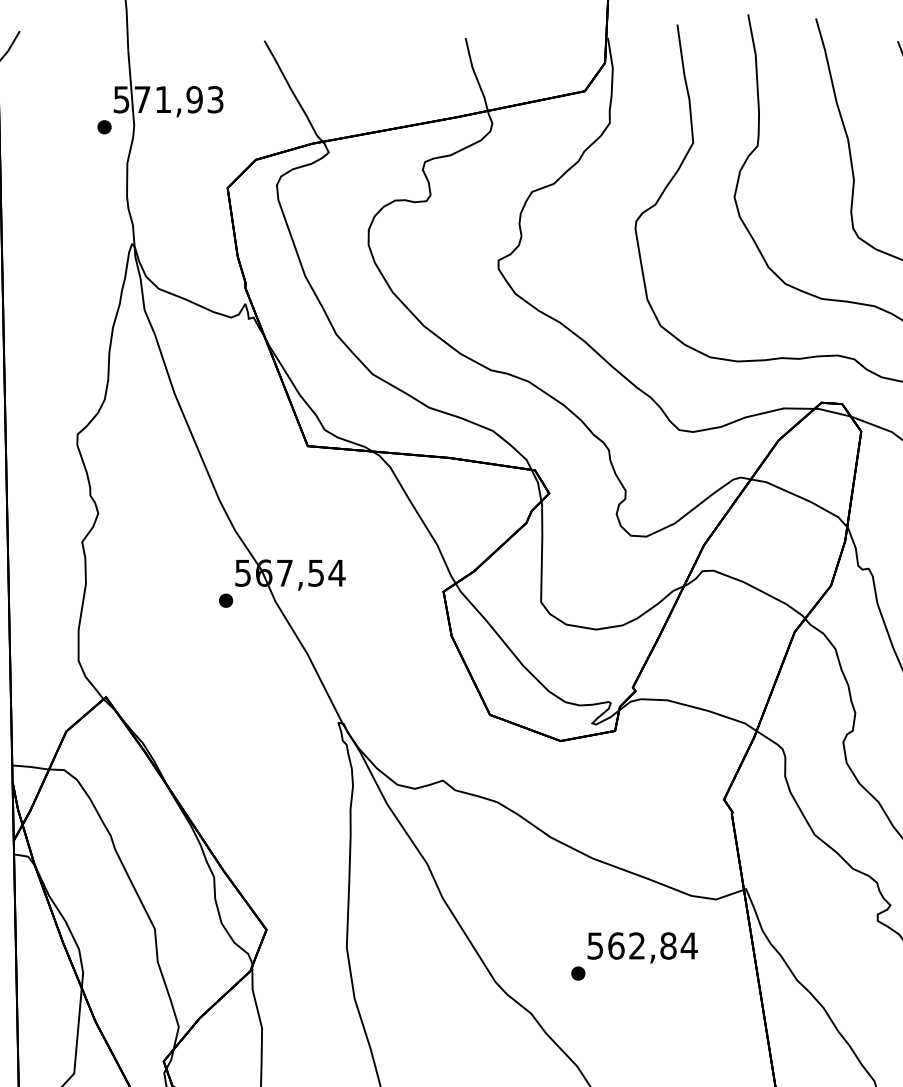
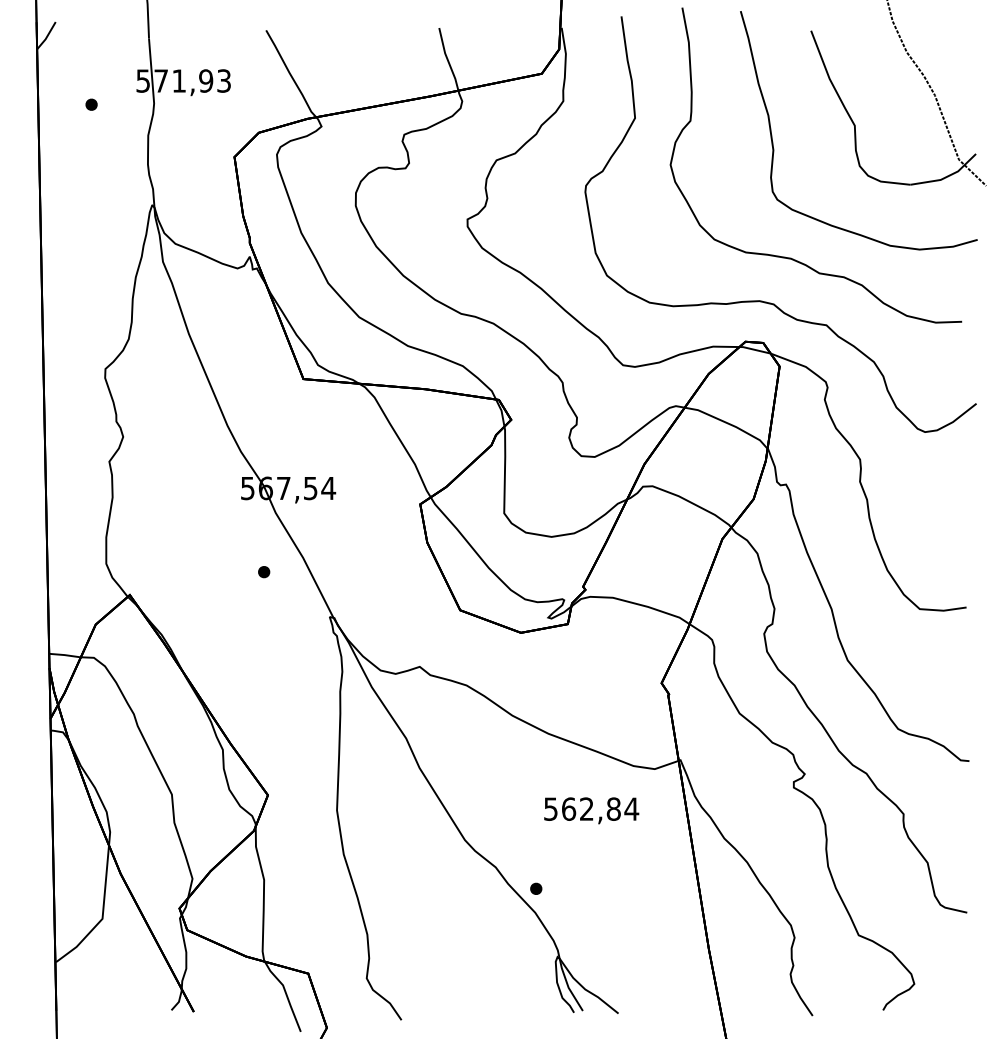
part: (104, 126) -> (91, 104), moved
part: (226, 601) -> (264, 572), moved
part: (578, 973) -> (536, 888), moved

